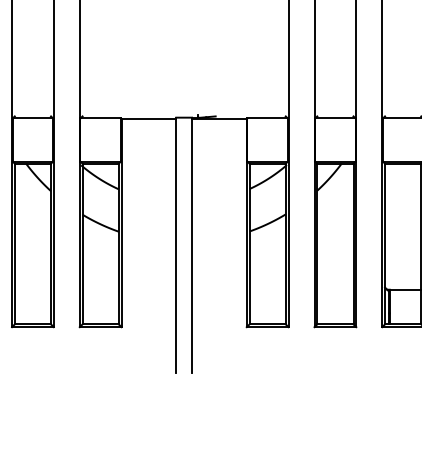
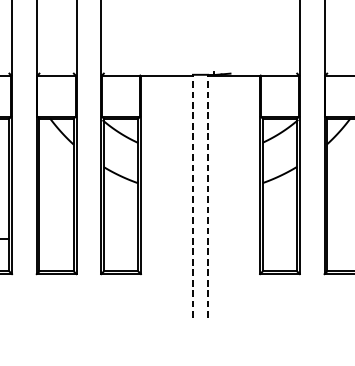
line: (176, 245) -> (193, 196), solid -> dashed
line: (192, 245) -> (208, 196), solid -> dashed

